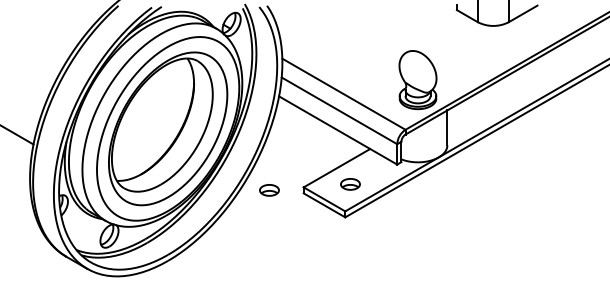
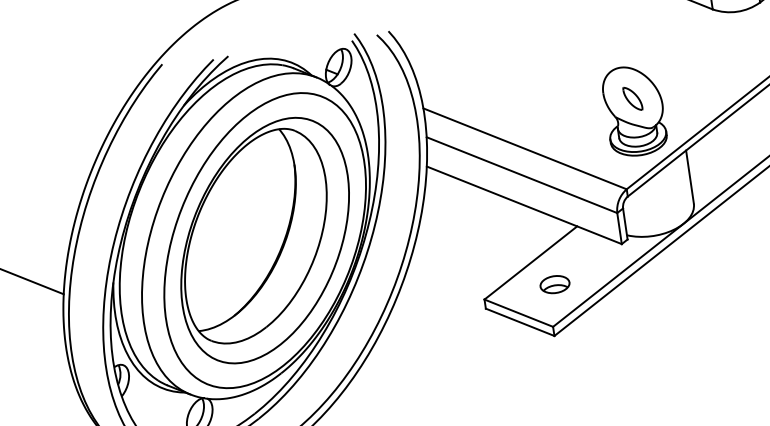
part: (417, 71) -> (631, 97), added
part: (269, 190) -> (433, 311), removed

